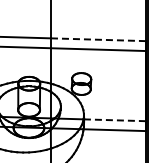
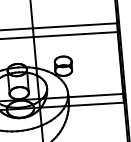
line: (98, 39) -> (74, 25), dashed -> solid
line: (115, 120) -> (96, 95), dashed -> solid

